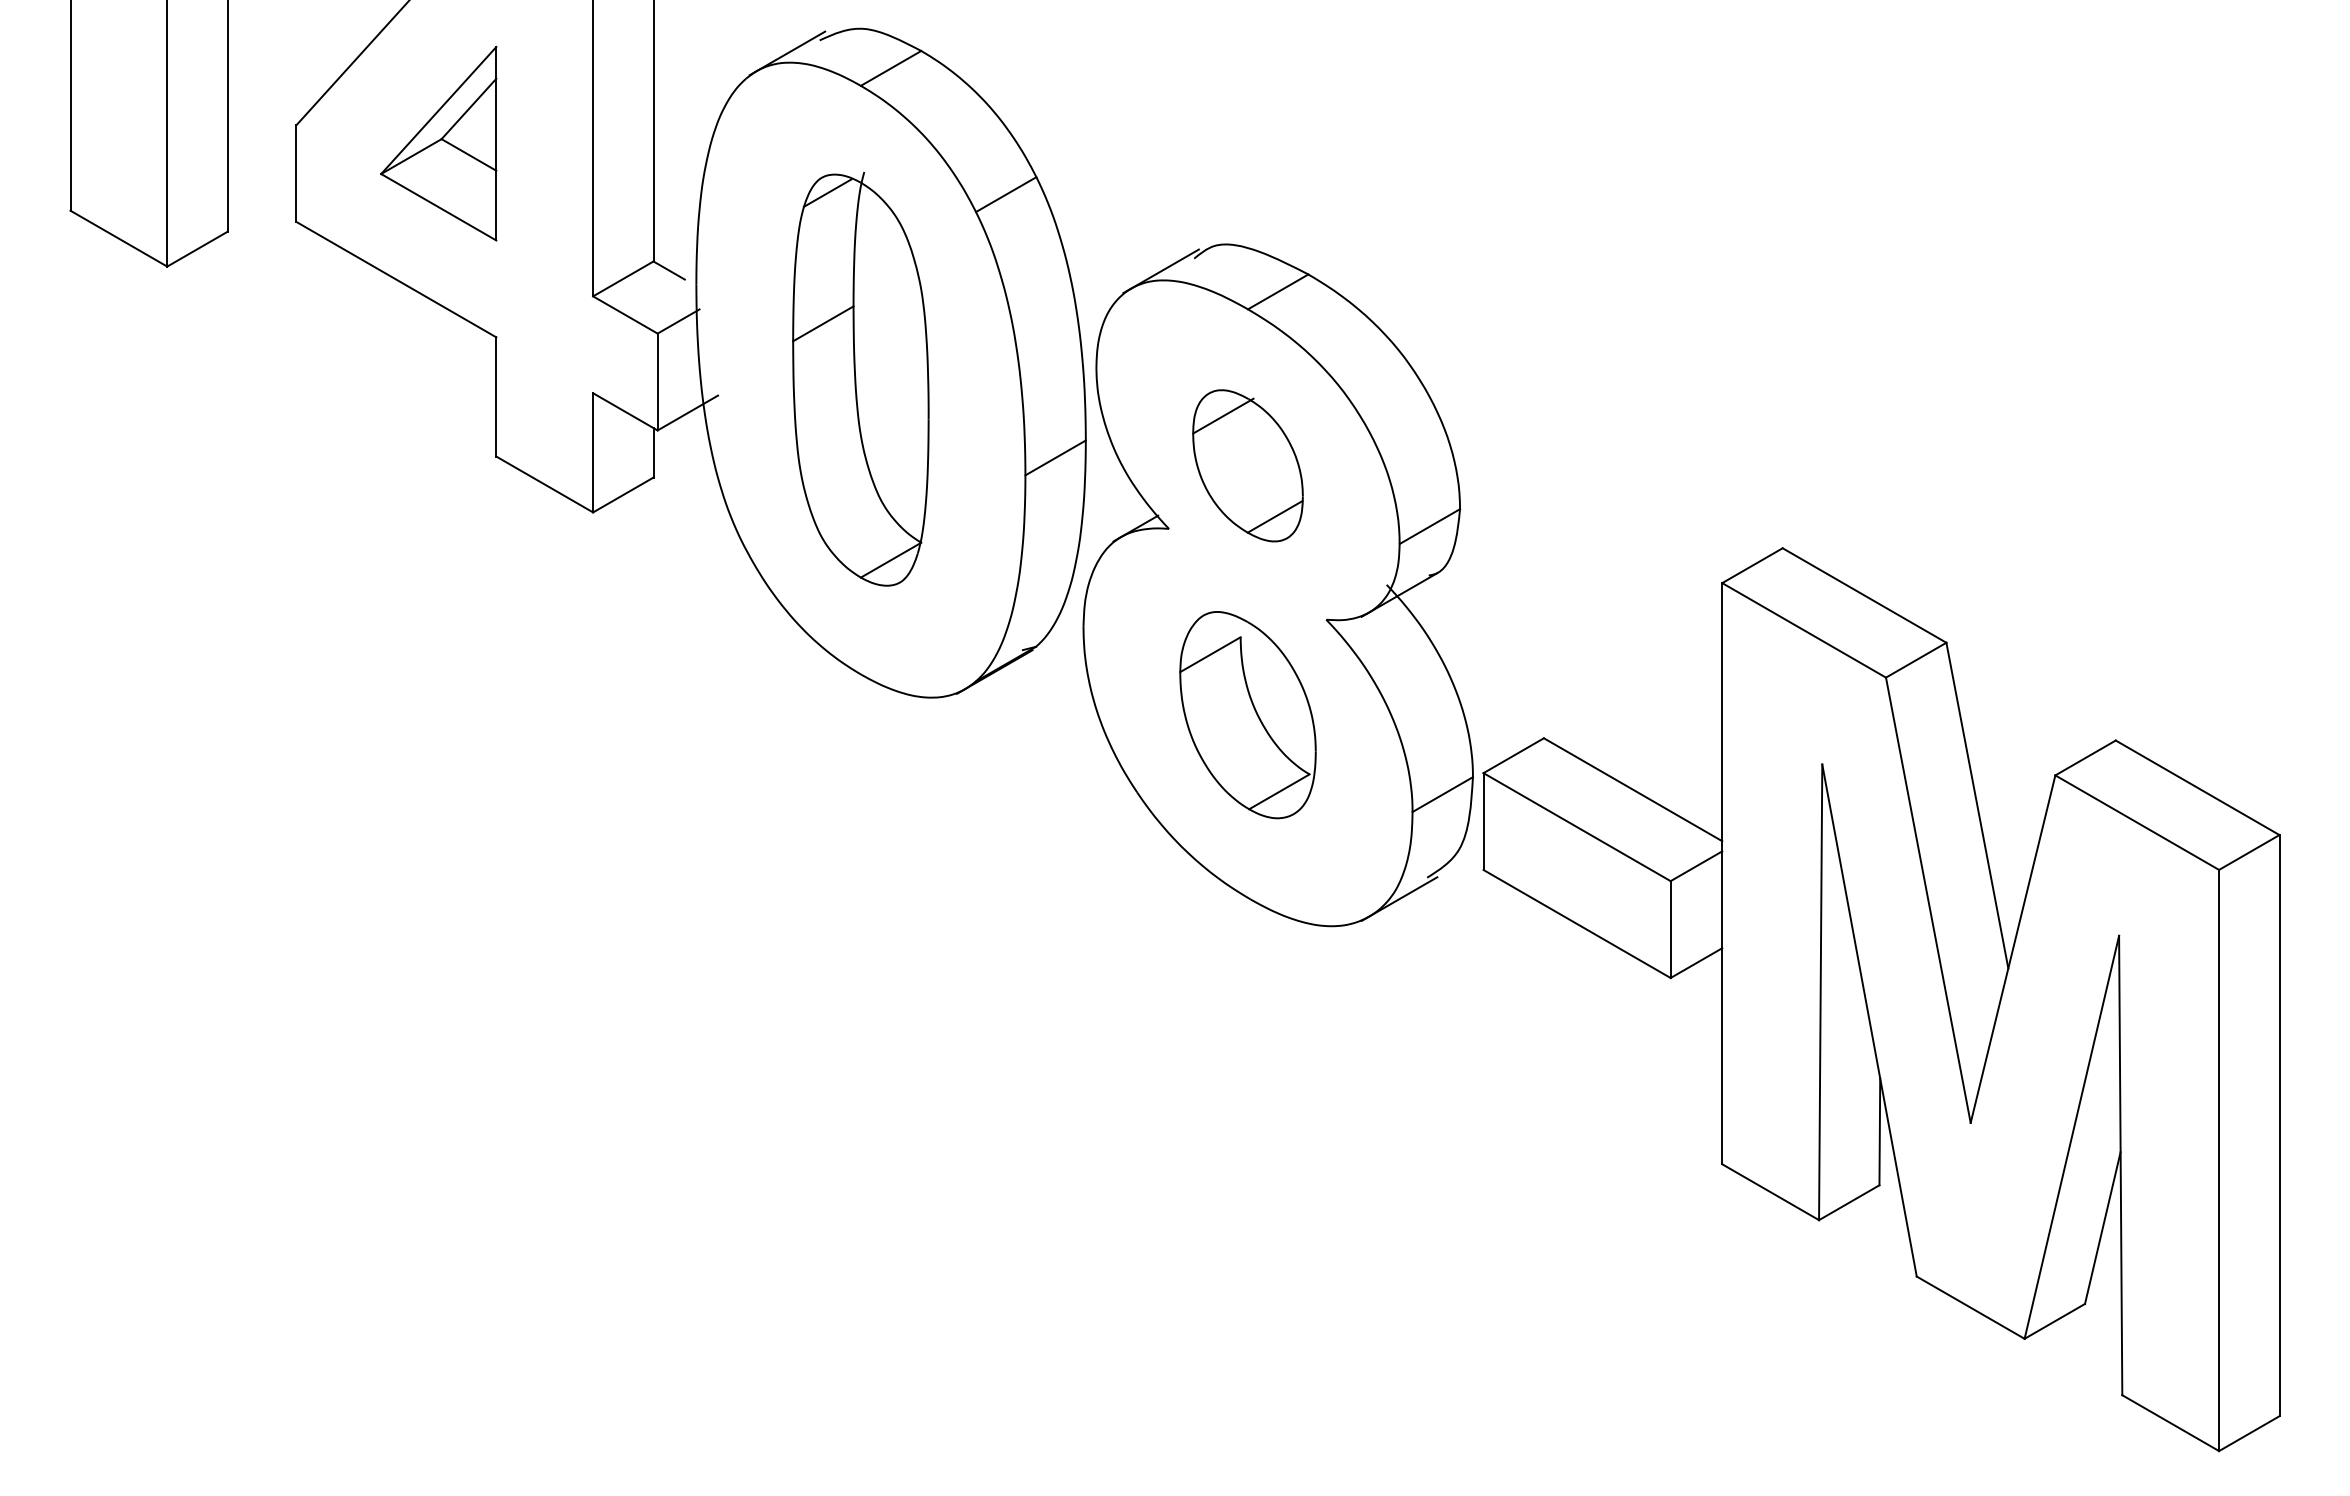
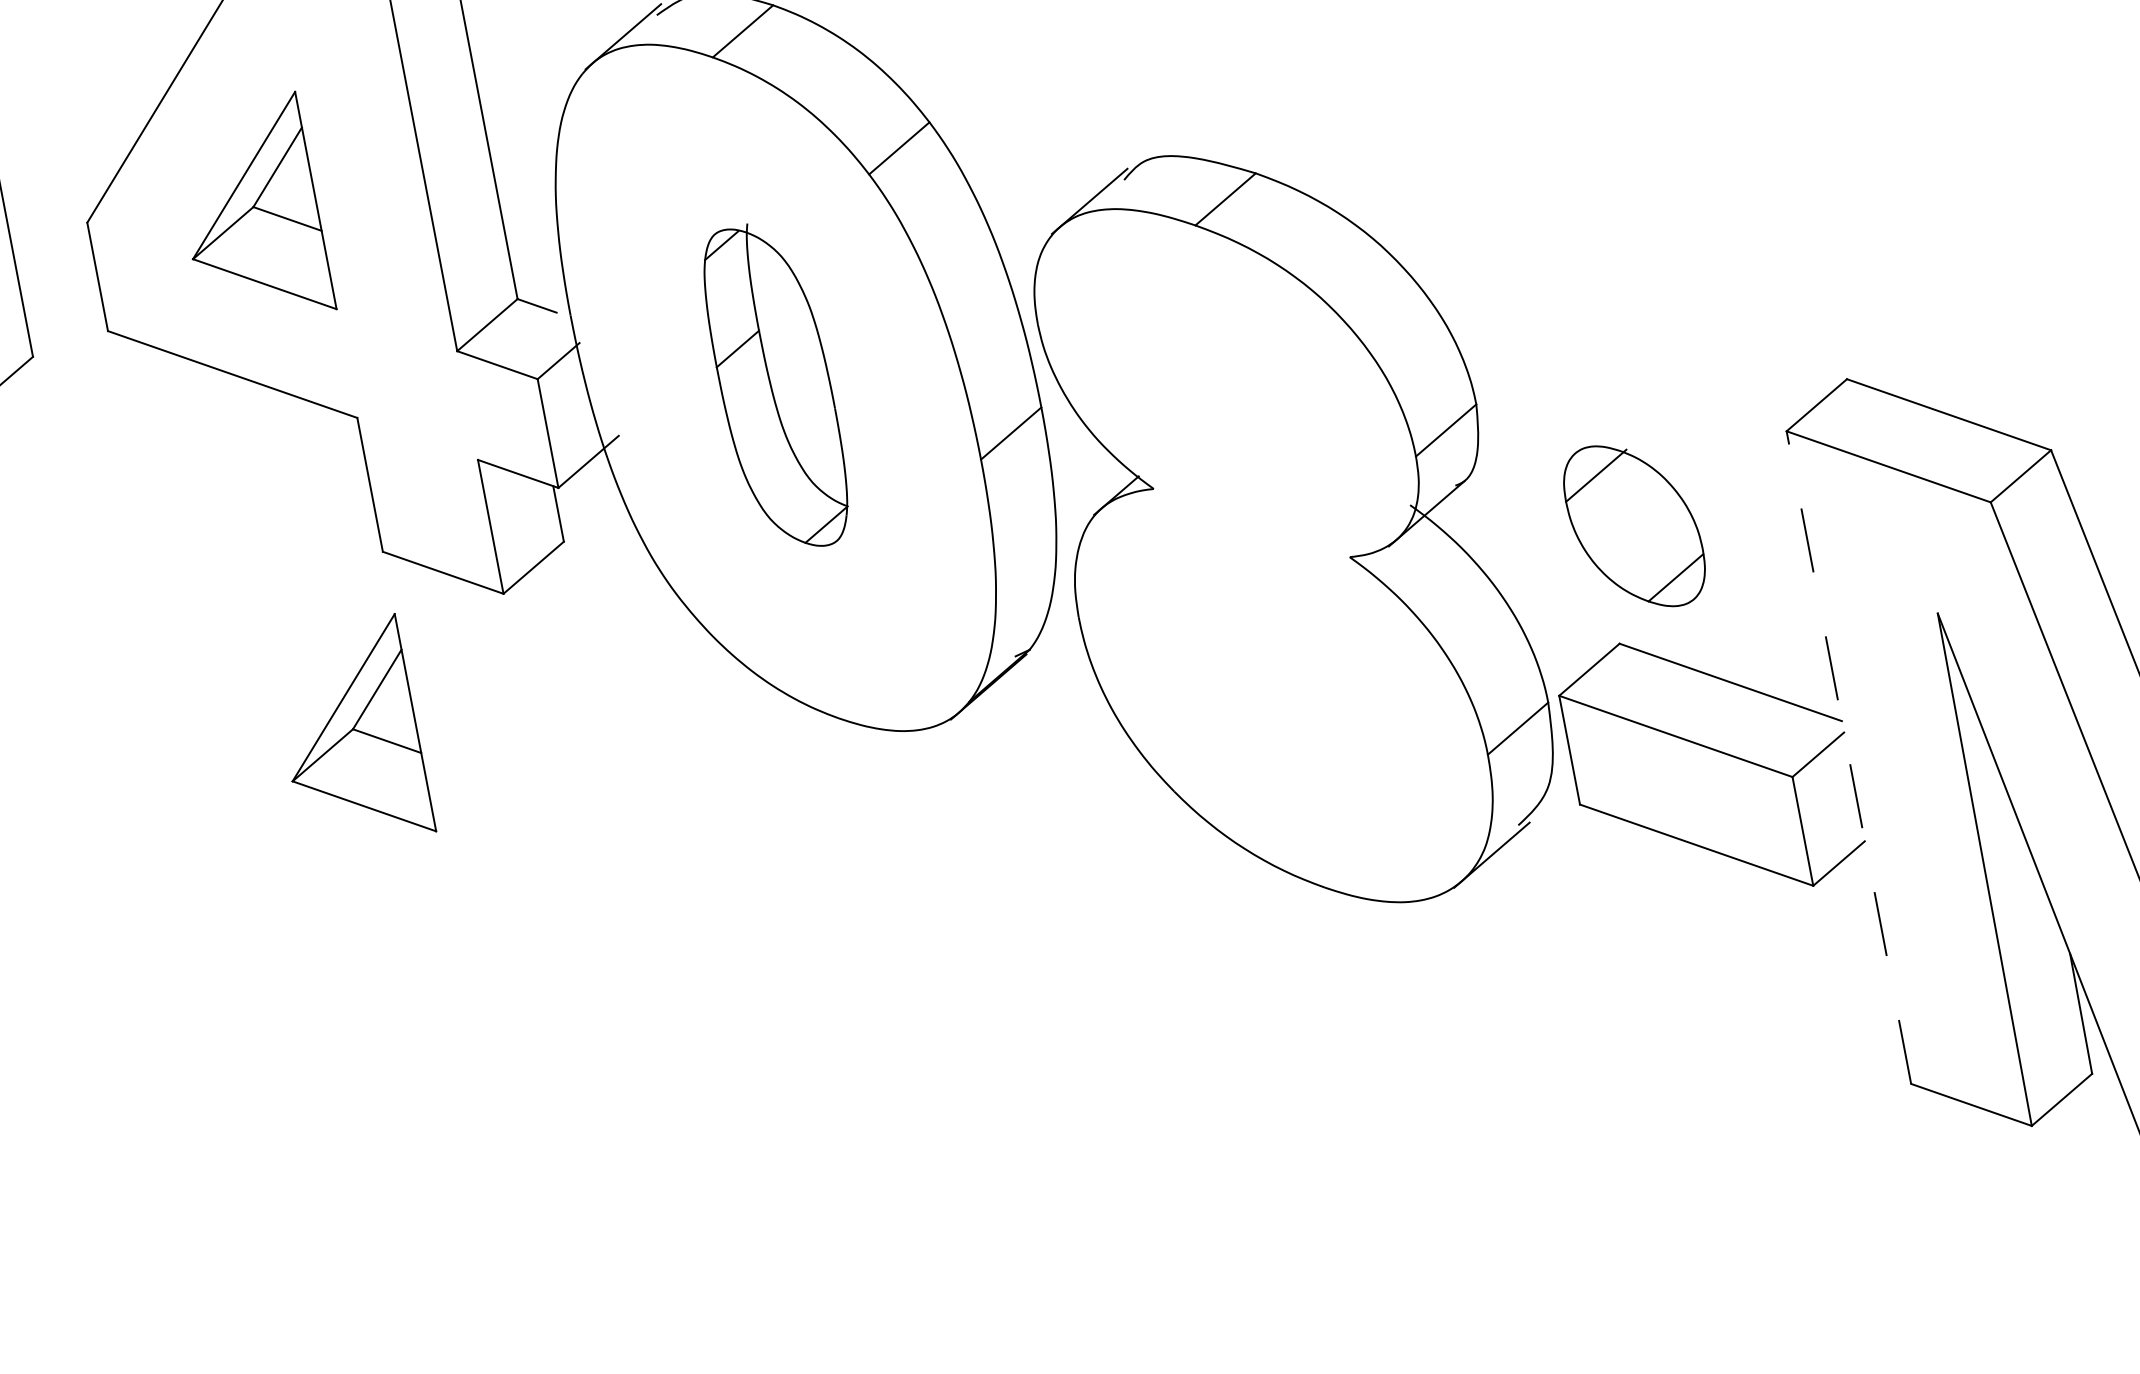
part: (860, 379) -> (775, 387), size x0.7
part: (1247, 465) -> (1633, 526), moved
part: (438, 608) -> (350, 734), added
part: (1247, 715) -> (1281, 681), removed
line: (1722, 873) -> (1849, 757), solid -> dashed

